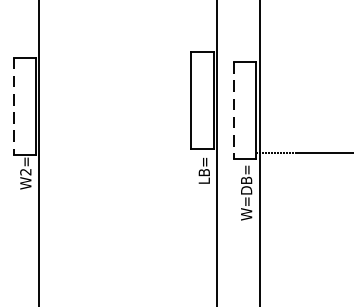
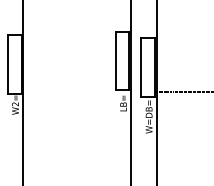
line: (14, 106) -> (8, 64), dashed -> solid
line: (234, 111) -> (141, 67), dashed -> solid

